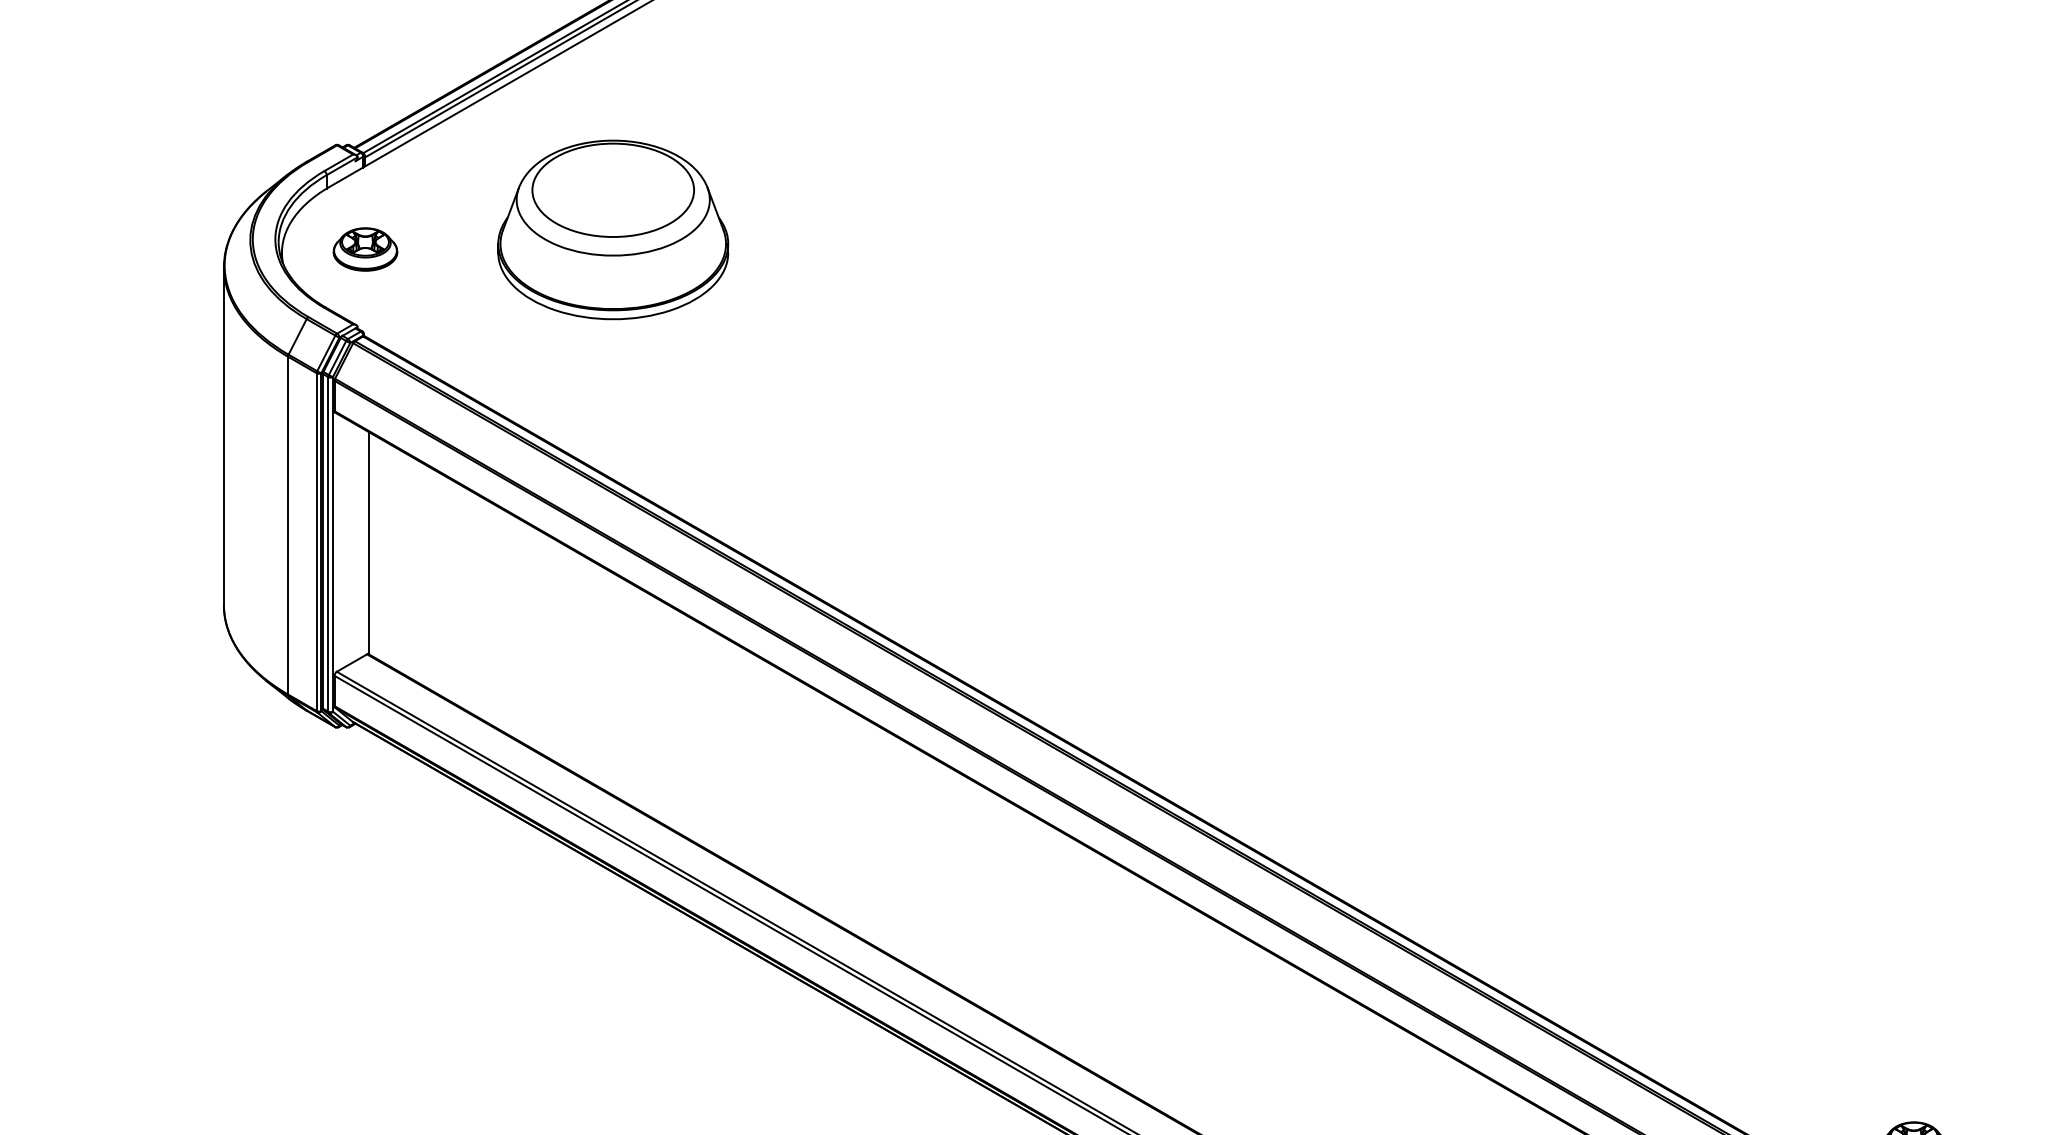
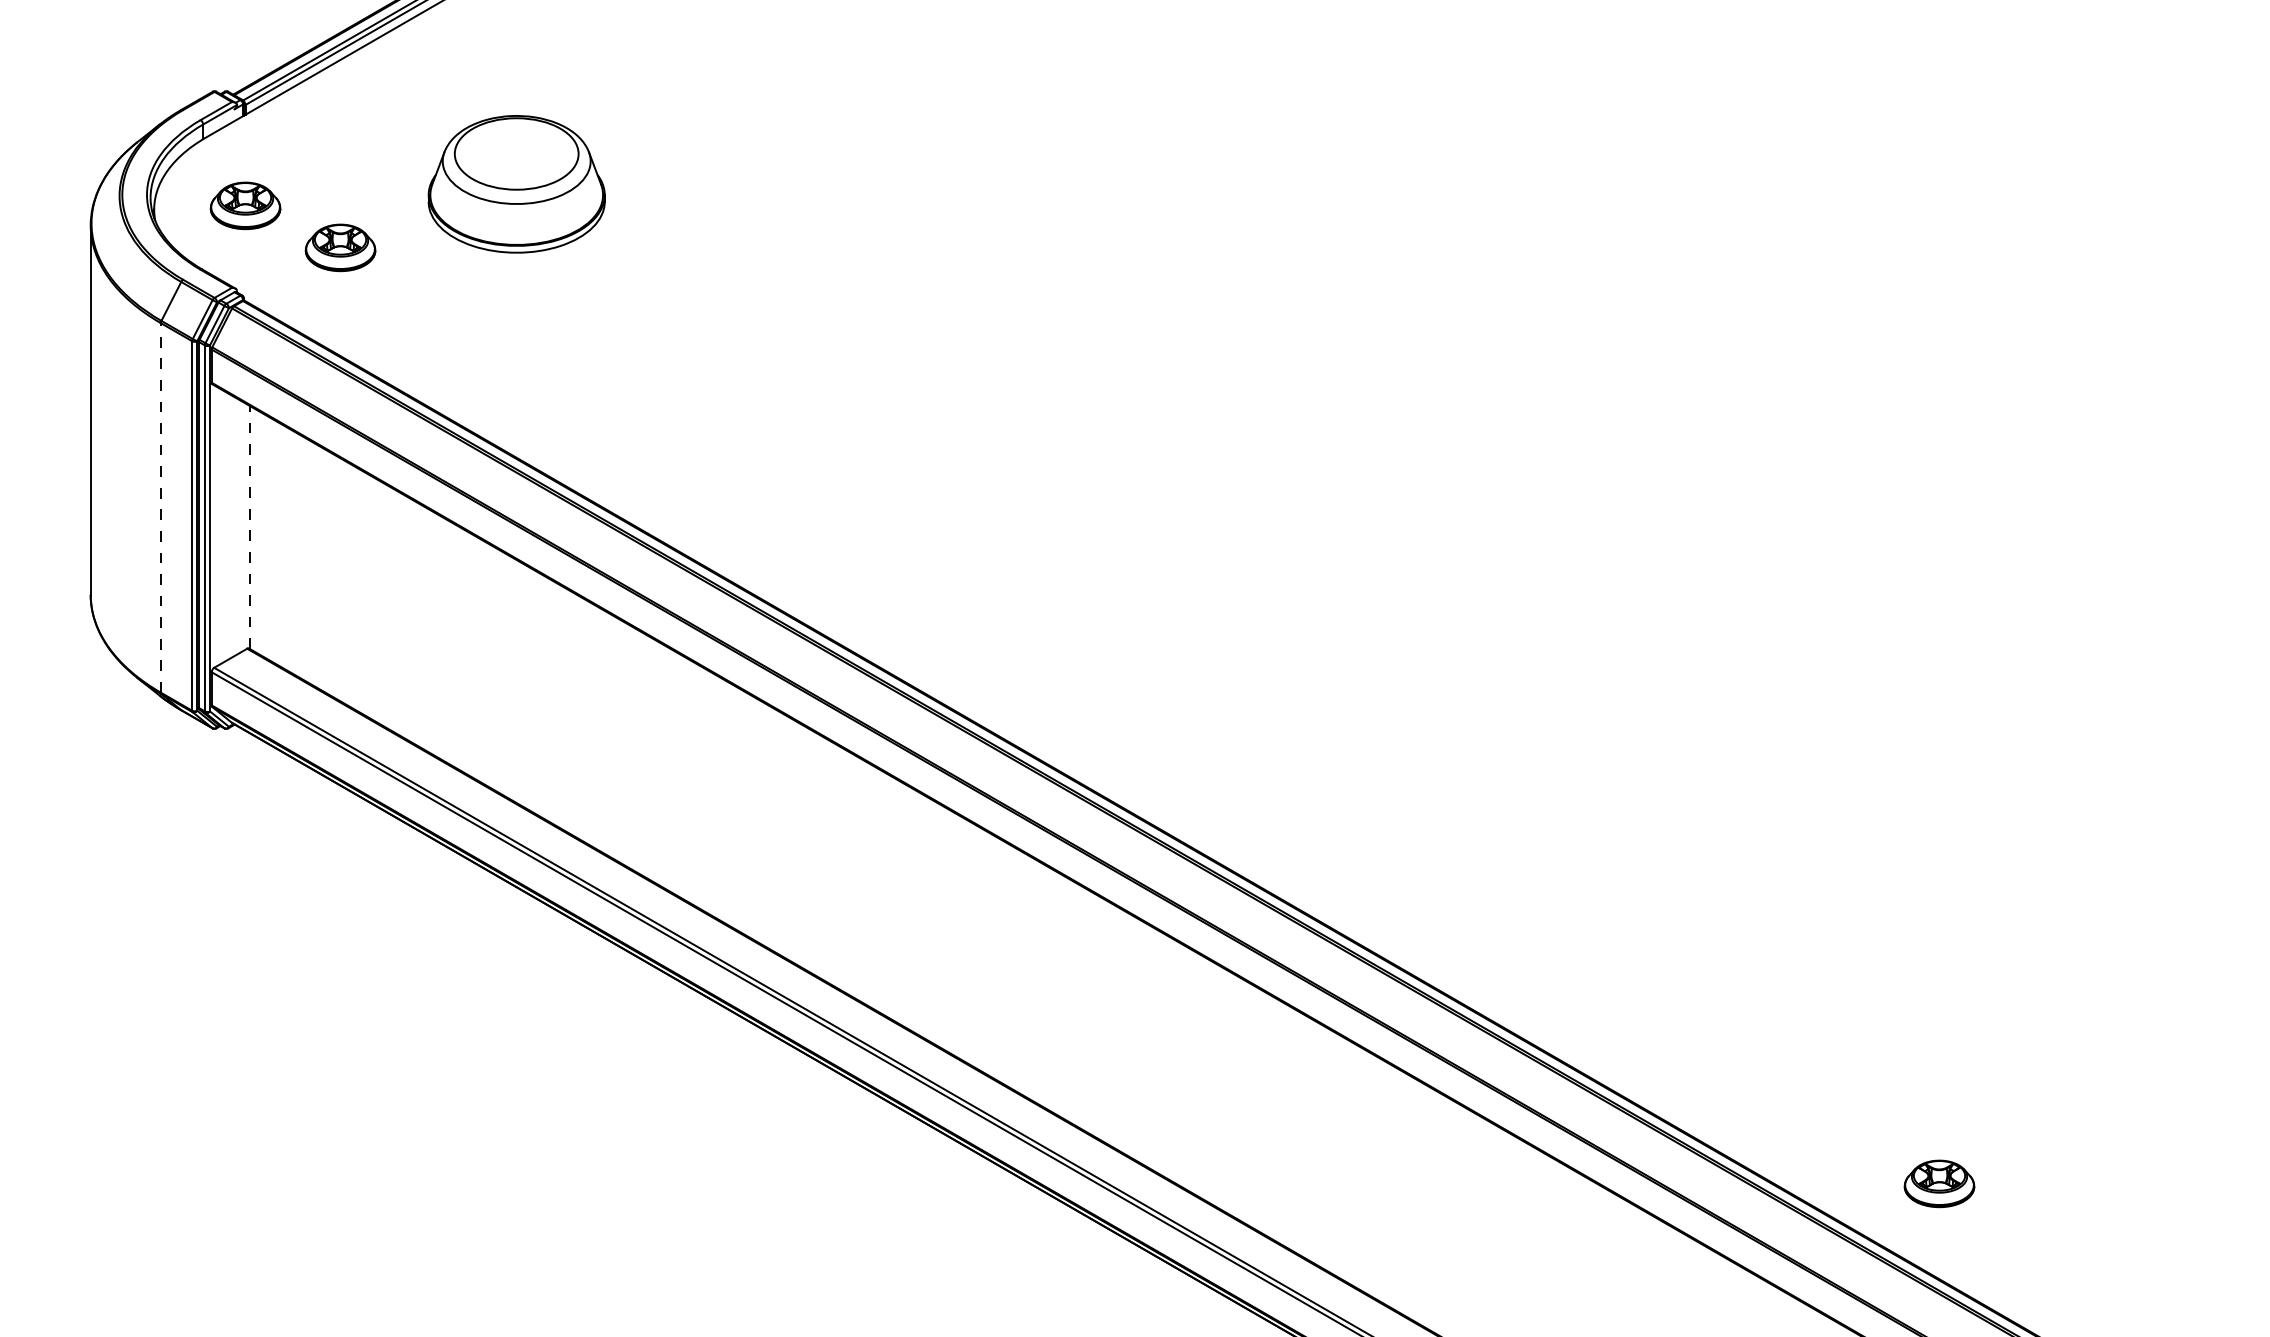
part: (613, 229) -> (516, 183), size x0.7
part: (452, 287) -> (340, 247), added
line: (287, 525) -> (160, 507), solid -> dashed
line: (369, 543) -> (249, 527), solid -> dashed

